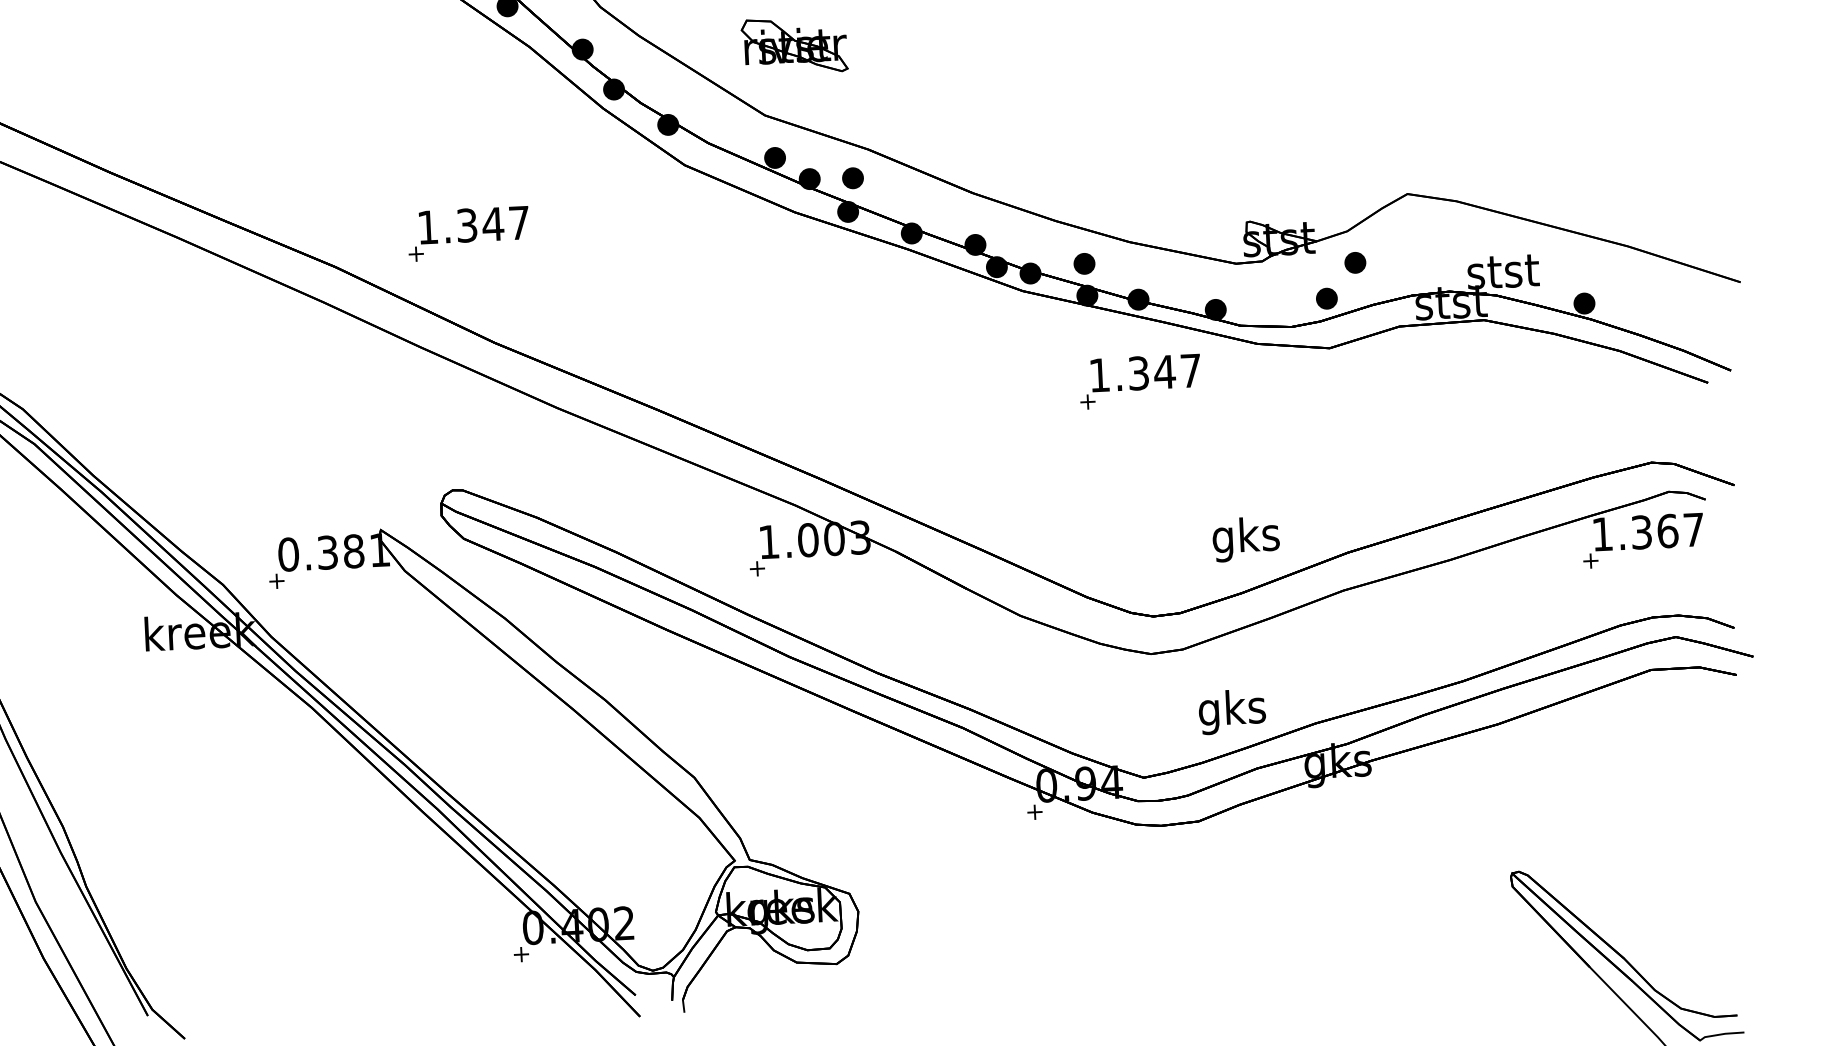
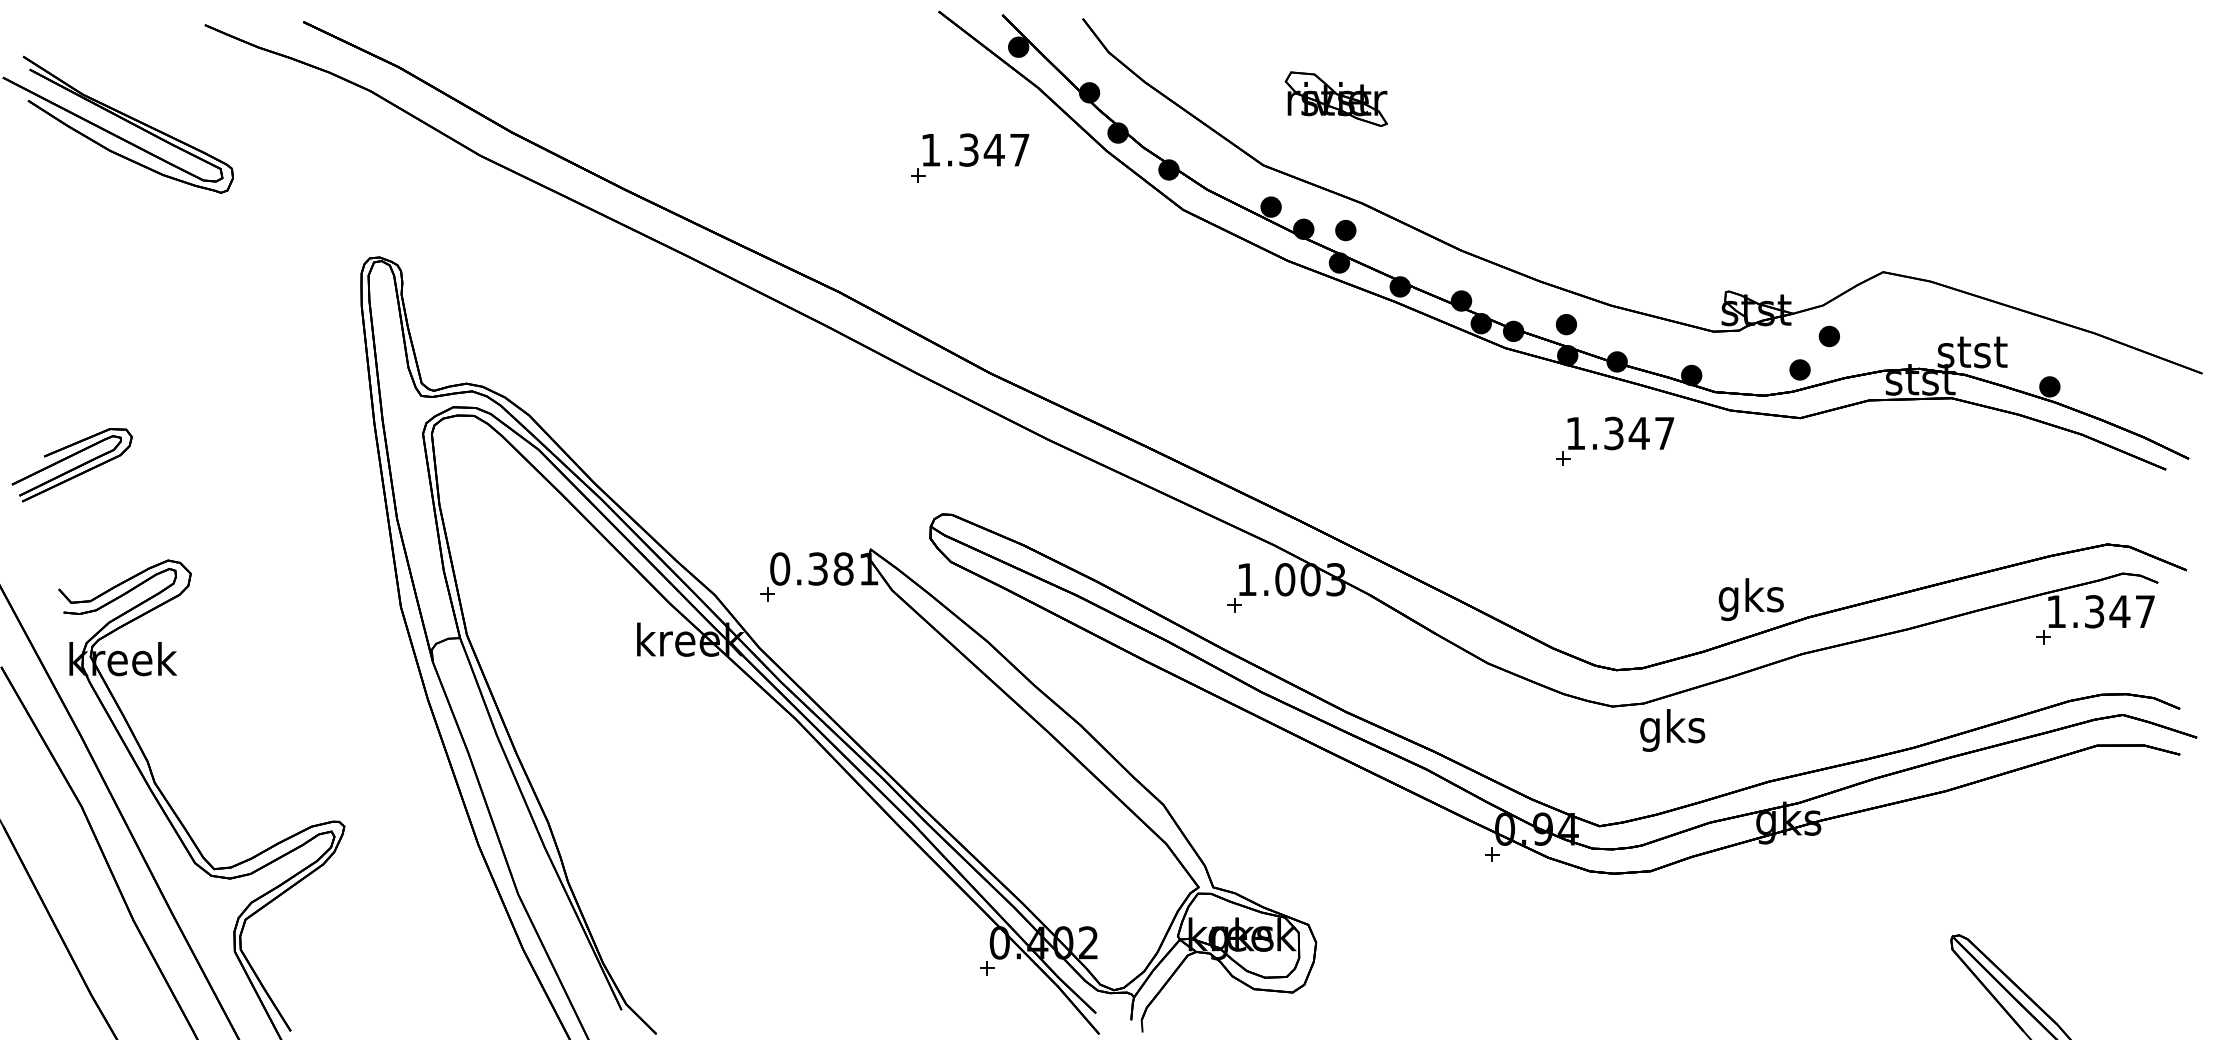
part: (793, 45) -> (1335, 98), moved
part: (469, 233) -> (970, 157), moved
text: (1667, 530) -> (2119, 611), 1.367 -> 1.347
text: (1245, 539) -> (1750, 599), moved
text: (1232, 711) -> (1672, 730), moved

